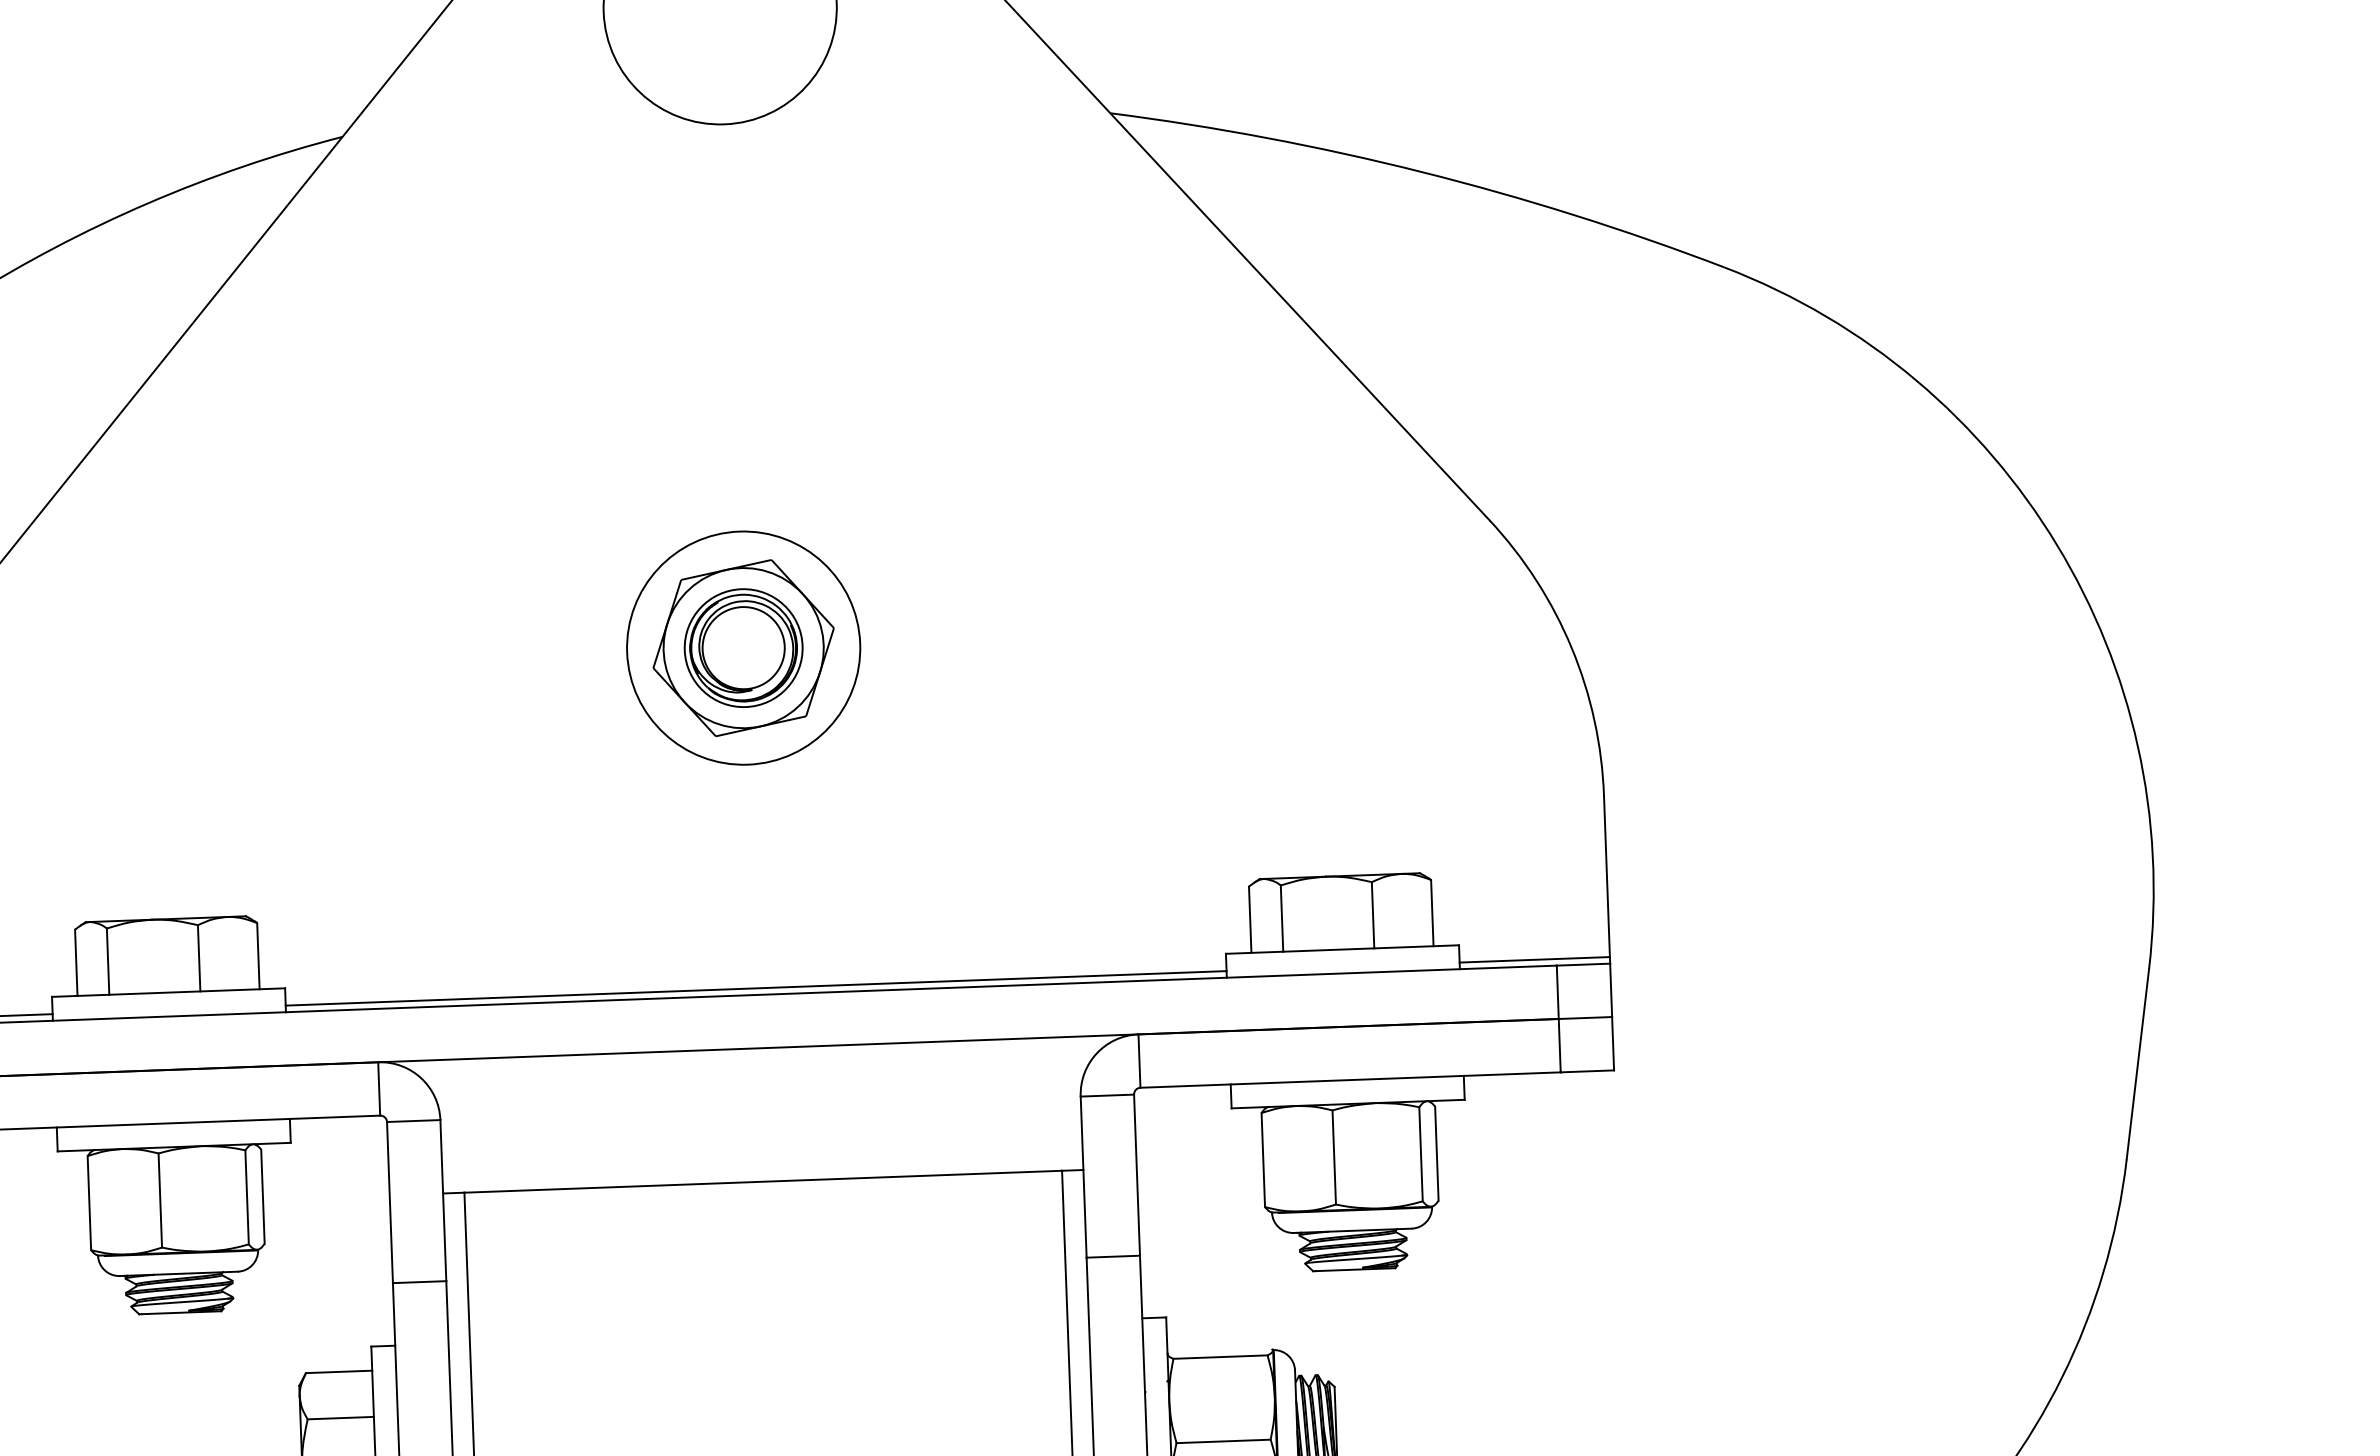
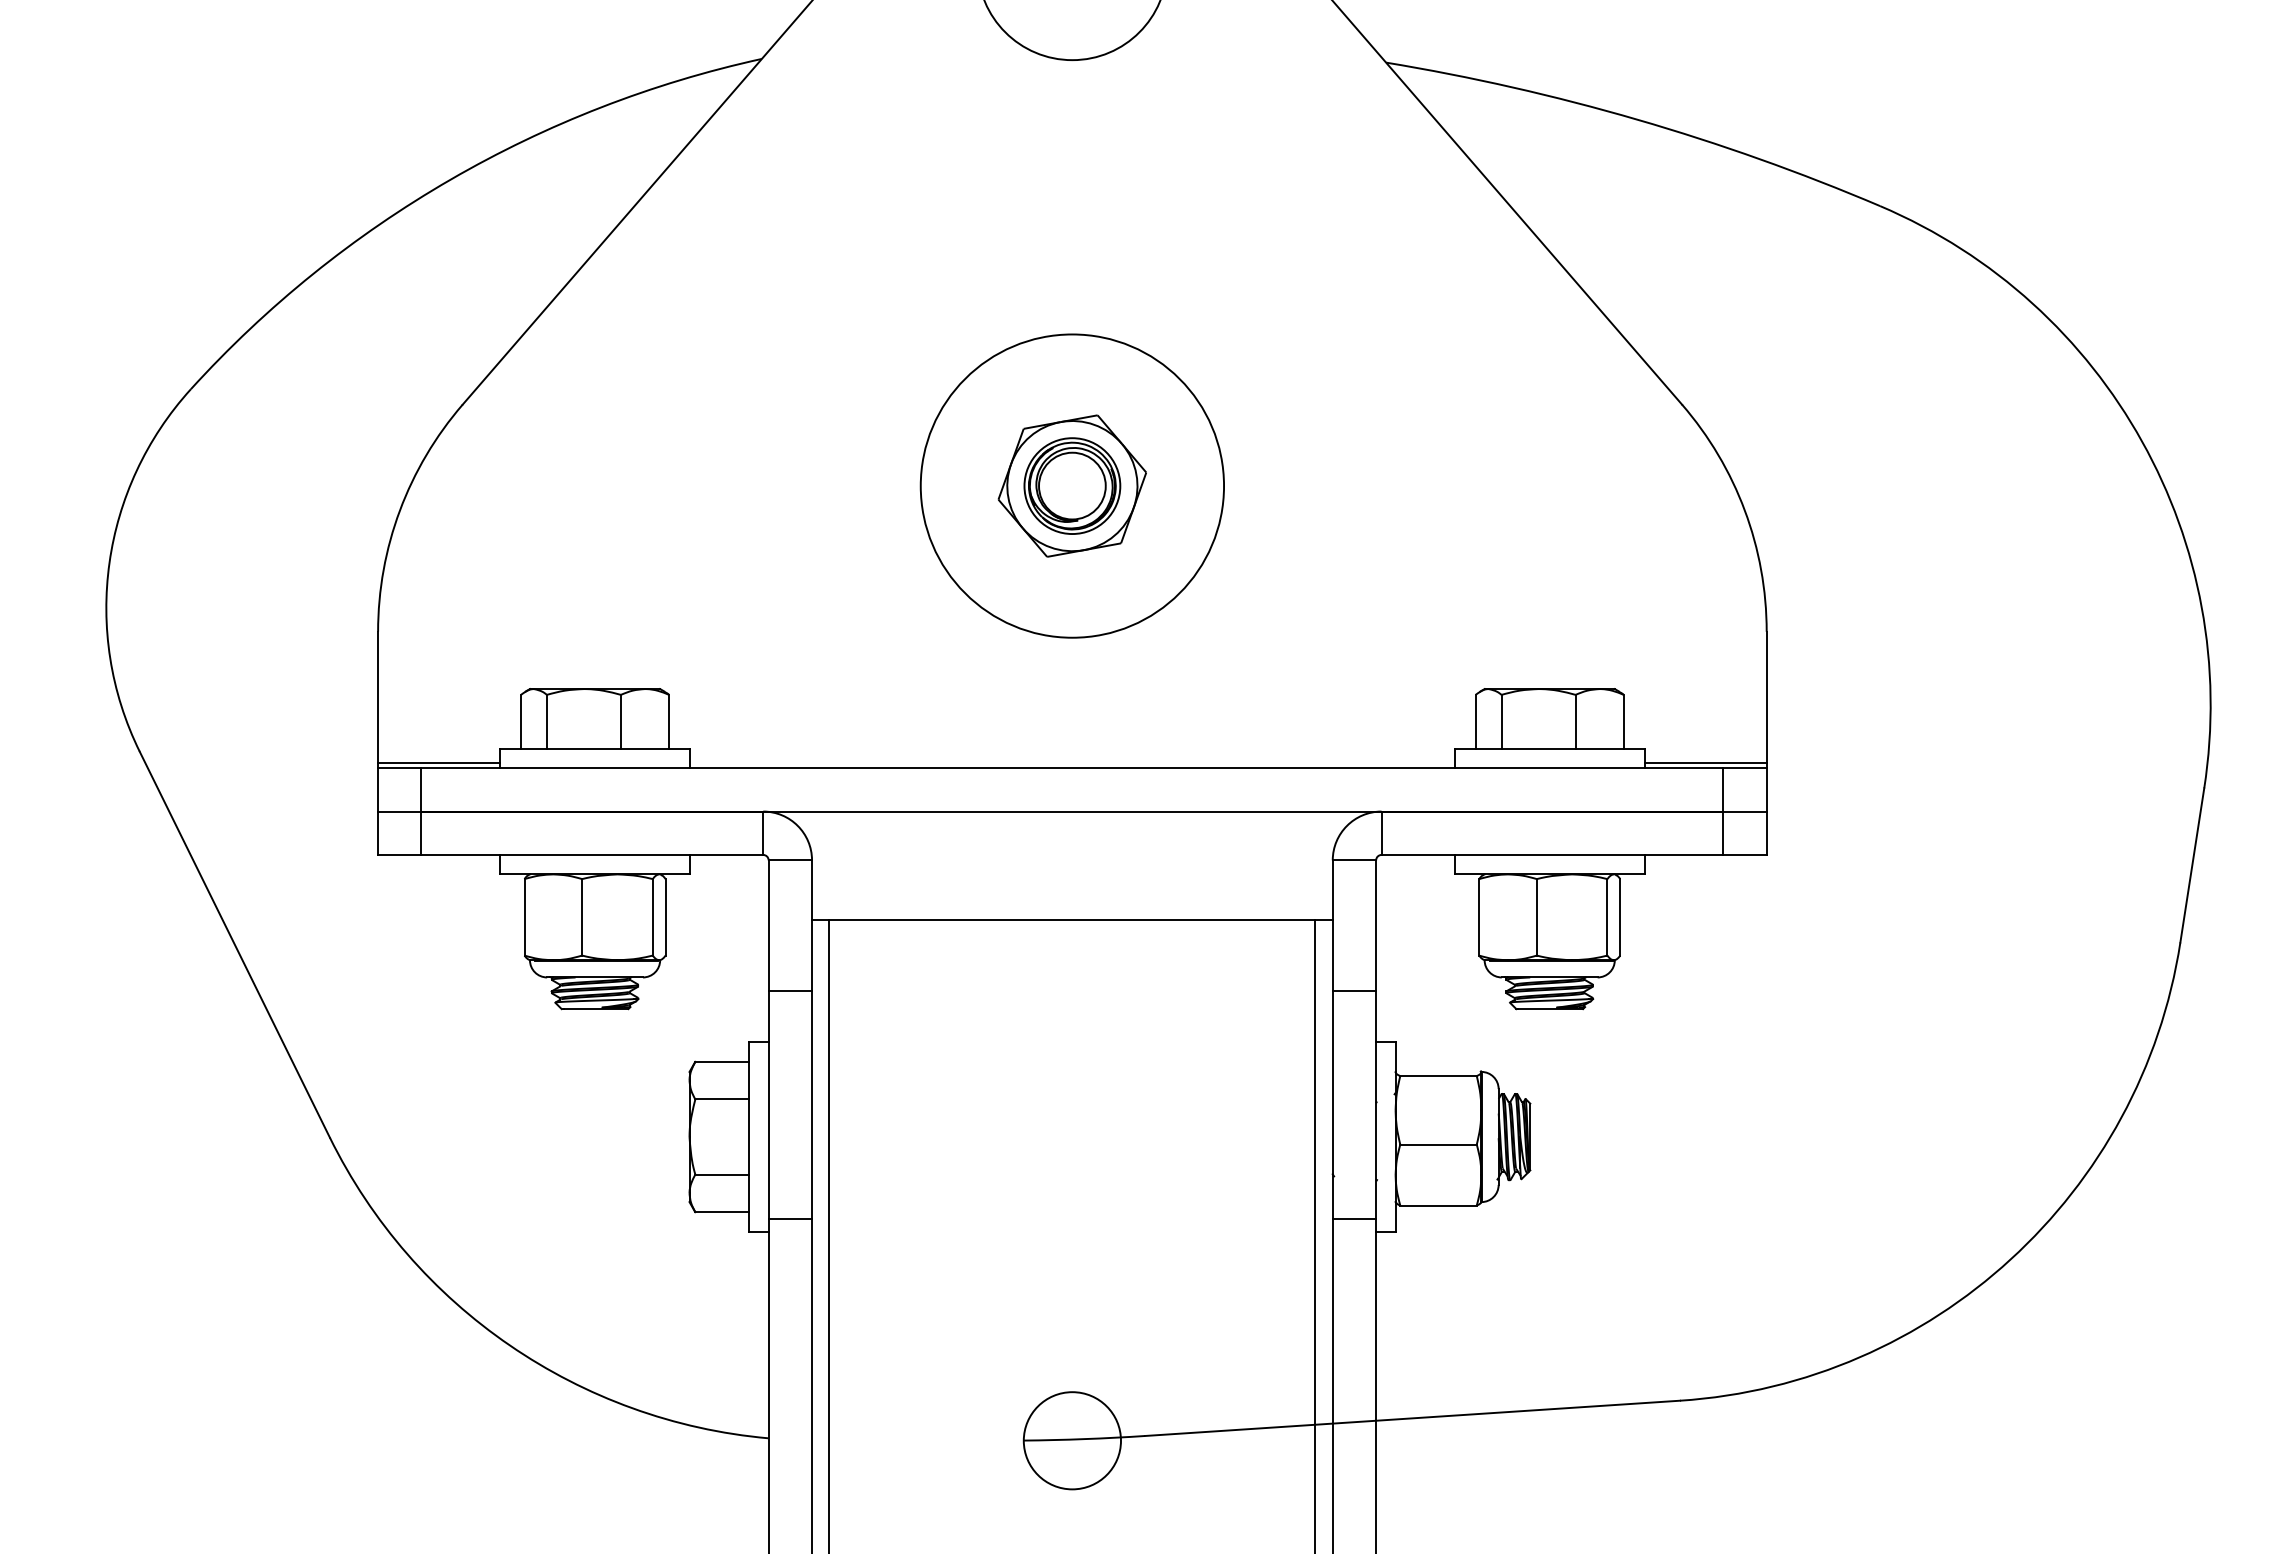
circle: (743, 647) -> (1072, 485), size x1.6
line: (755, 988) -> (1071, 762), removed

